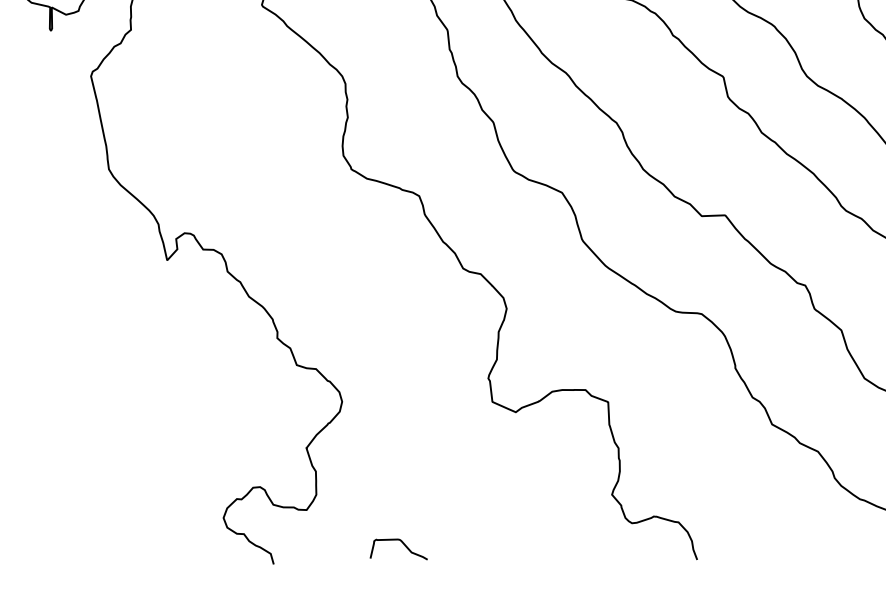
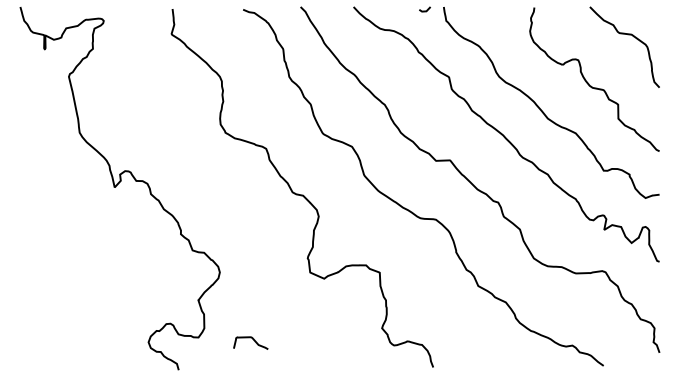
curve: (401, 543) -> (252, 339), moved

